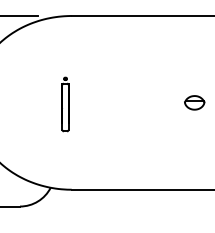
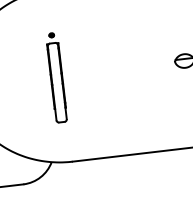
part: (65, 104) -> (56, 77), size x1.67

